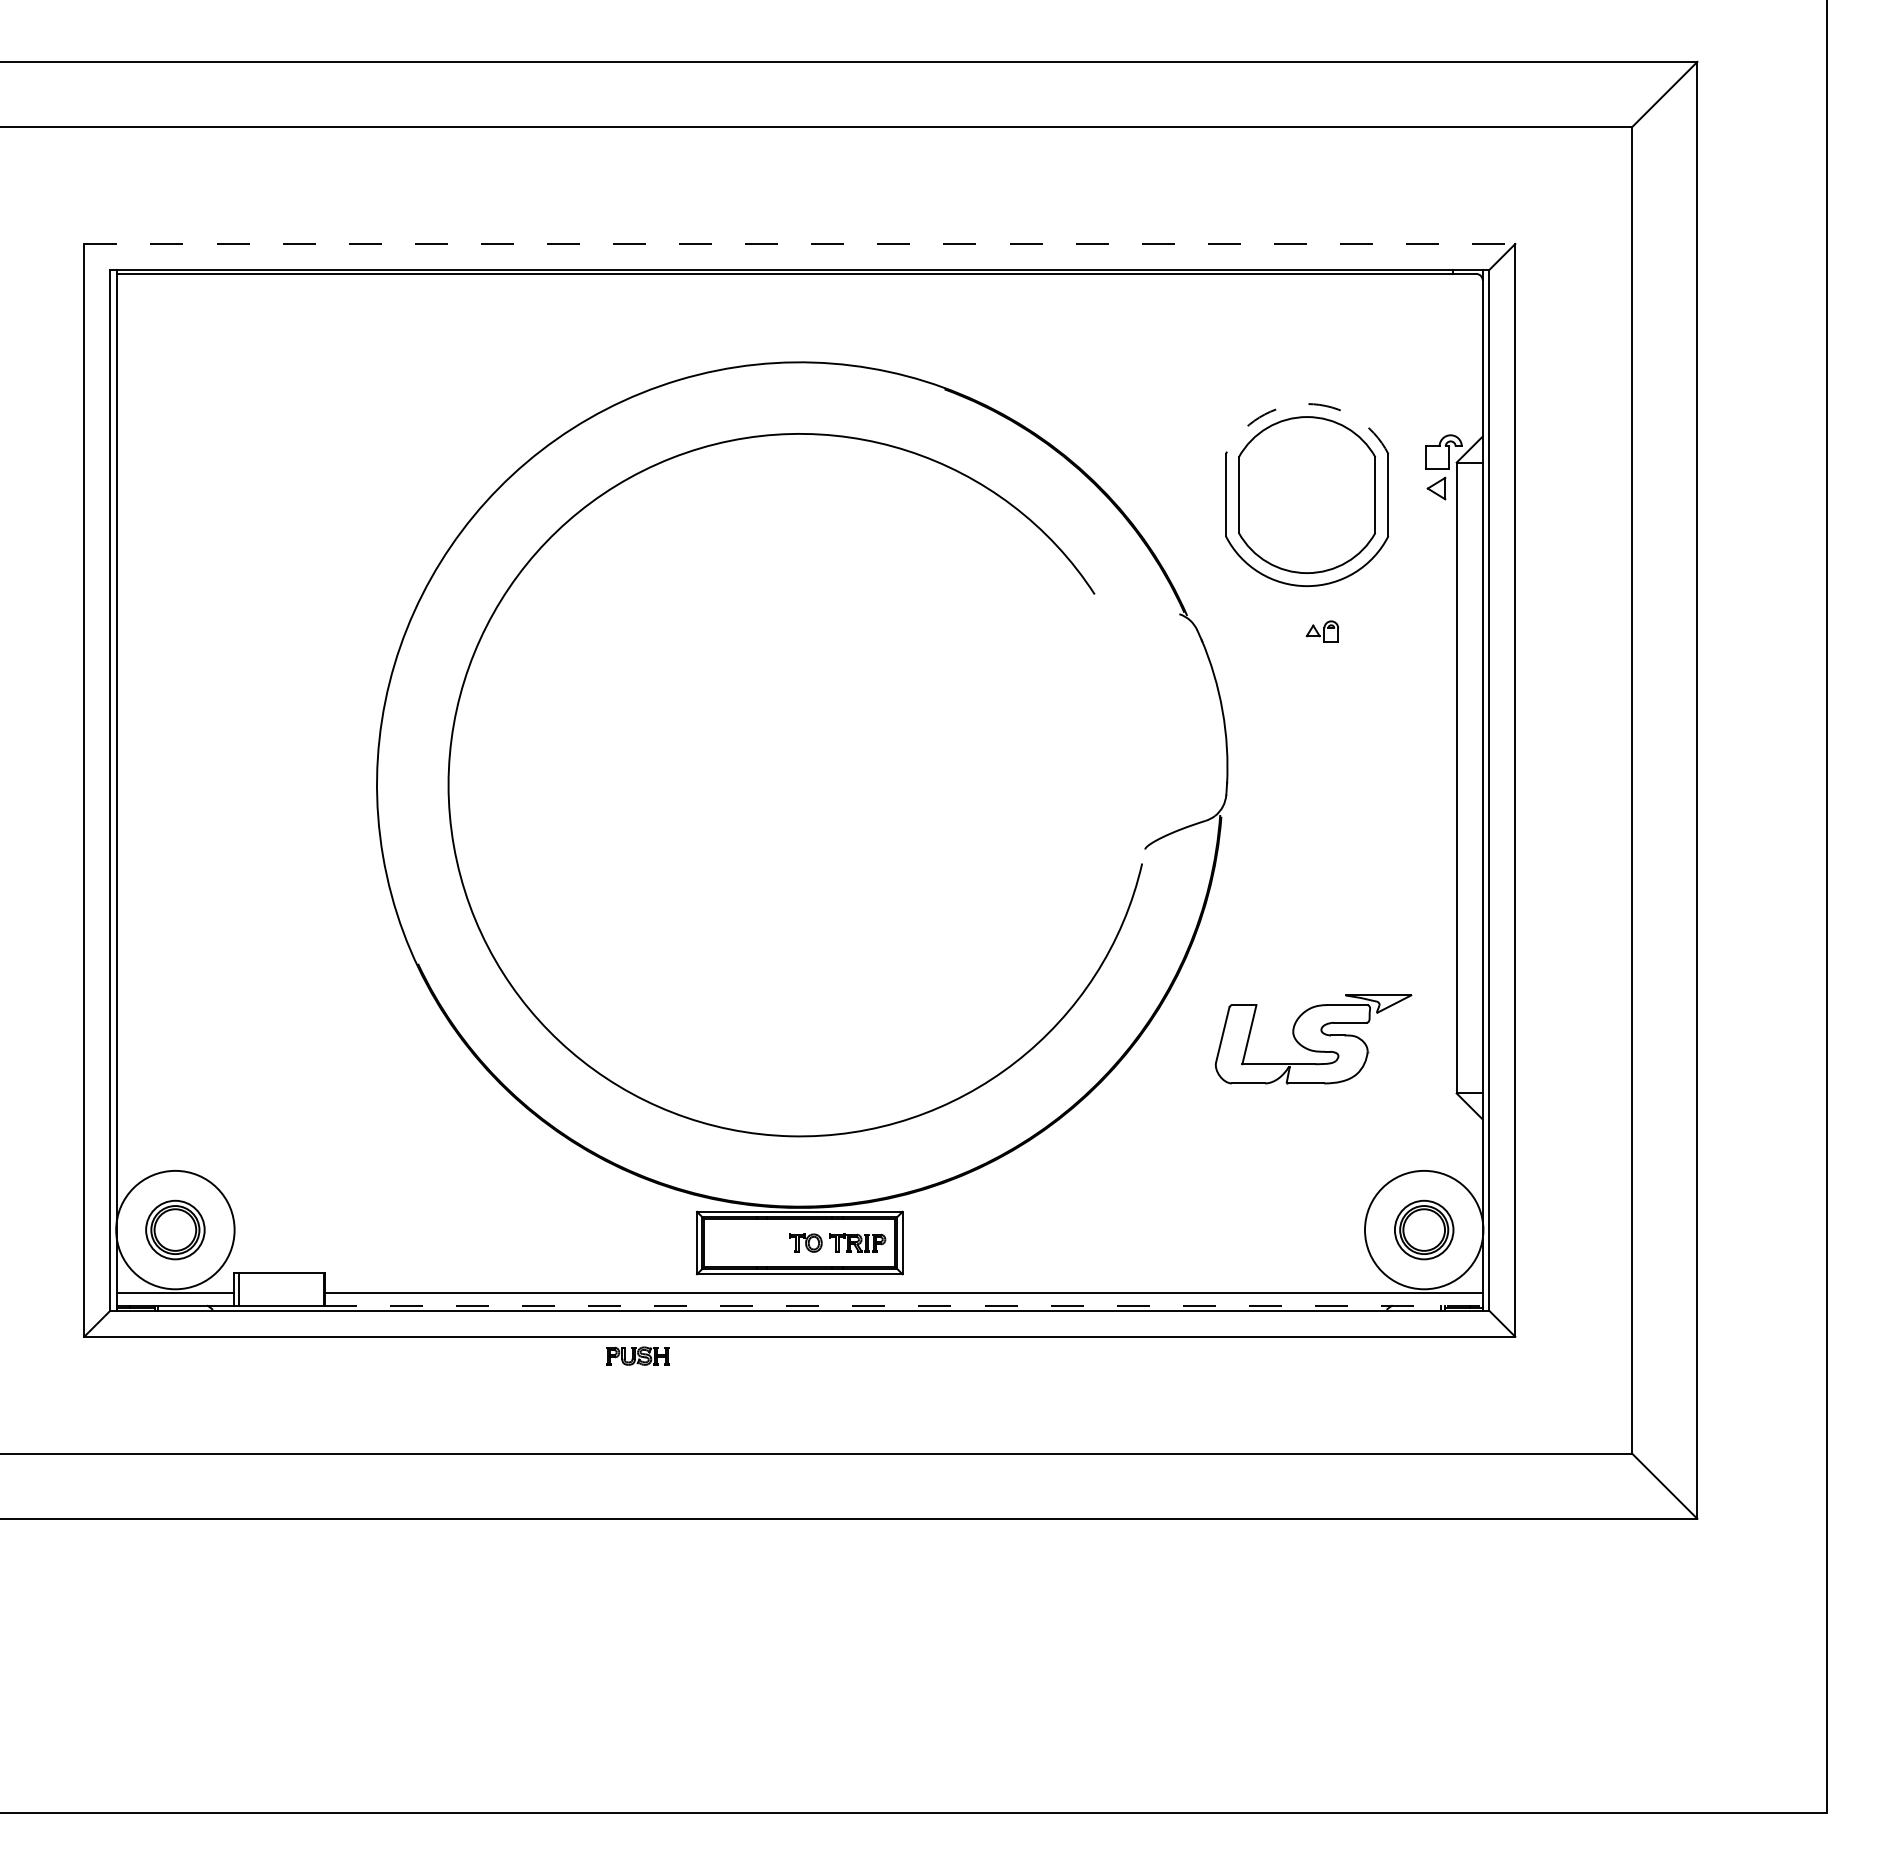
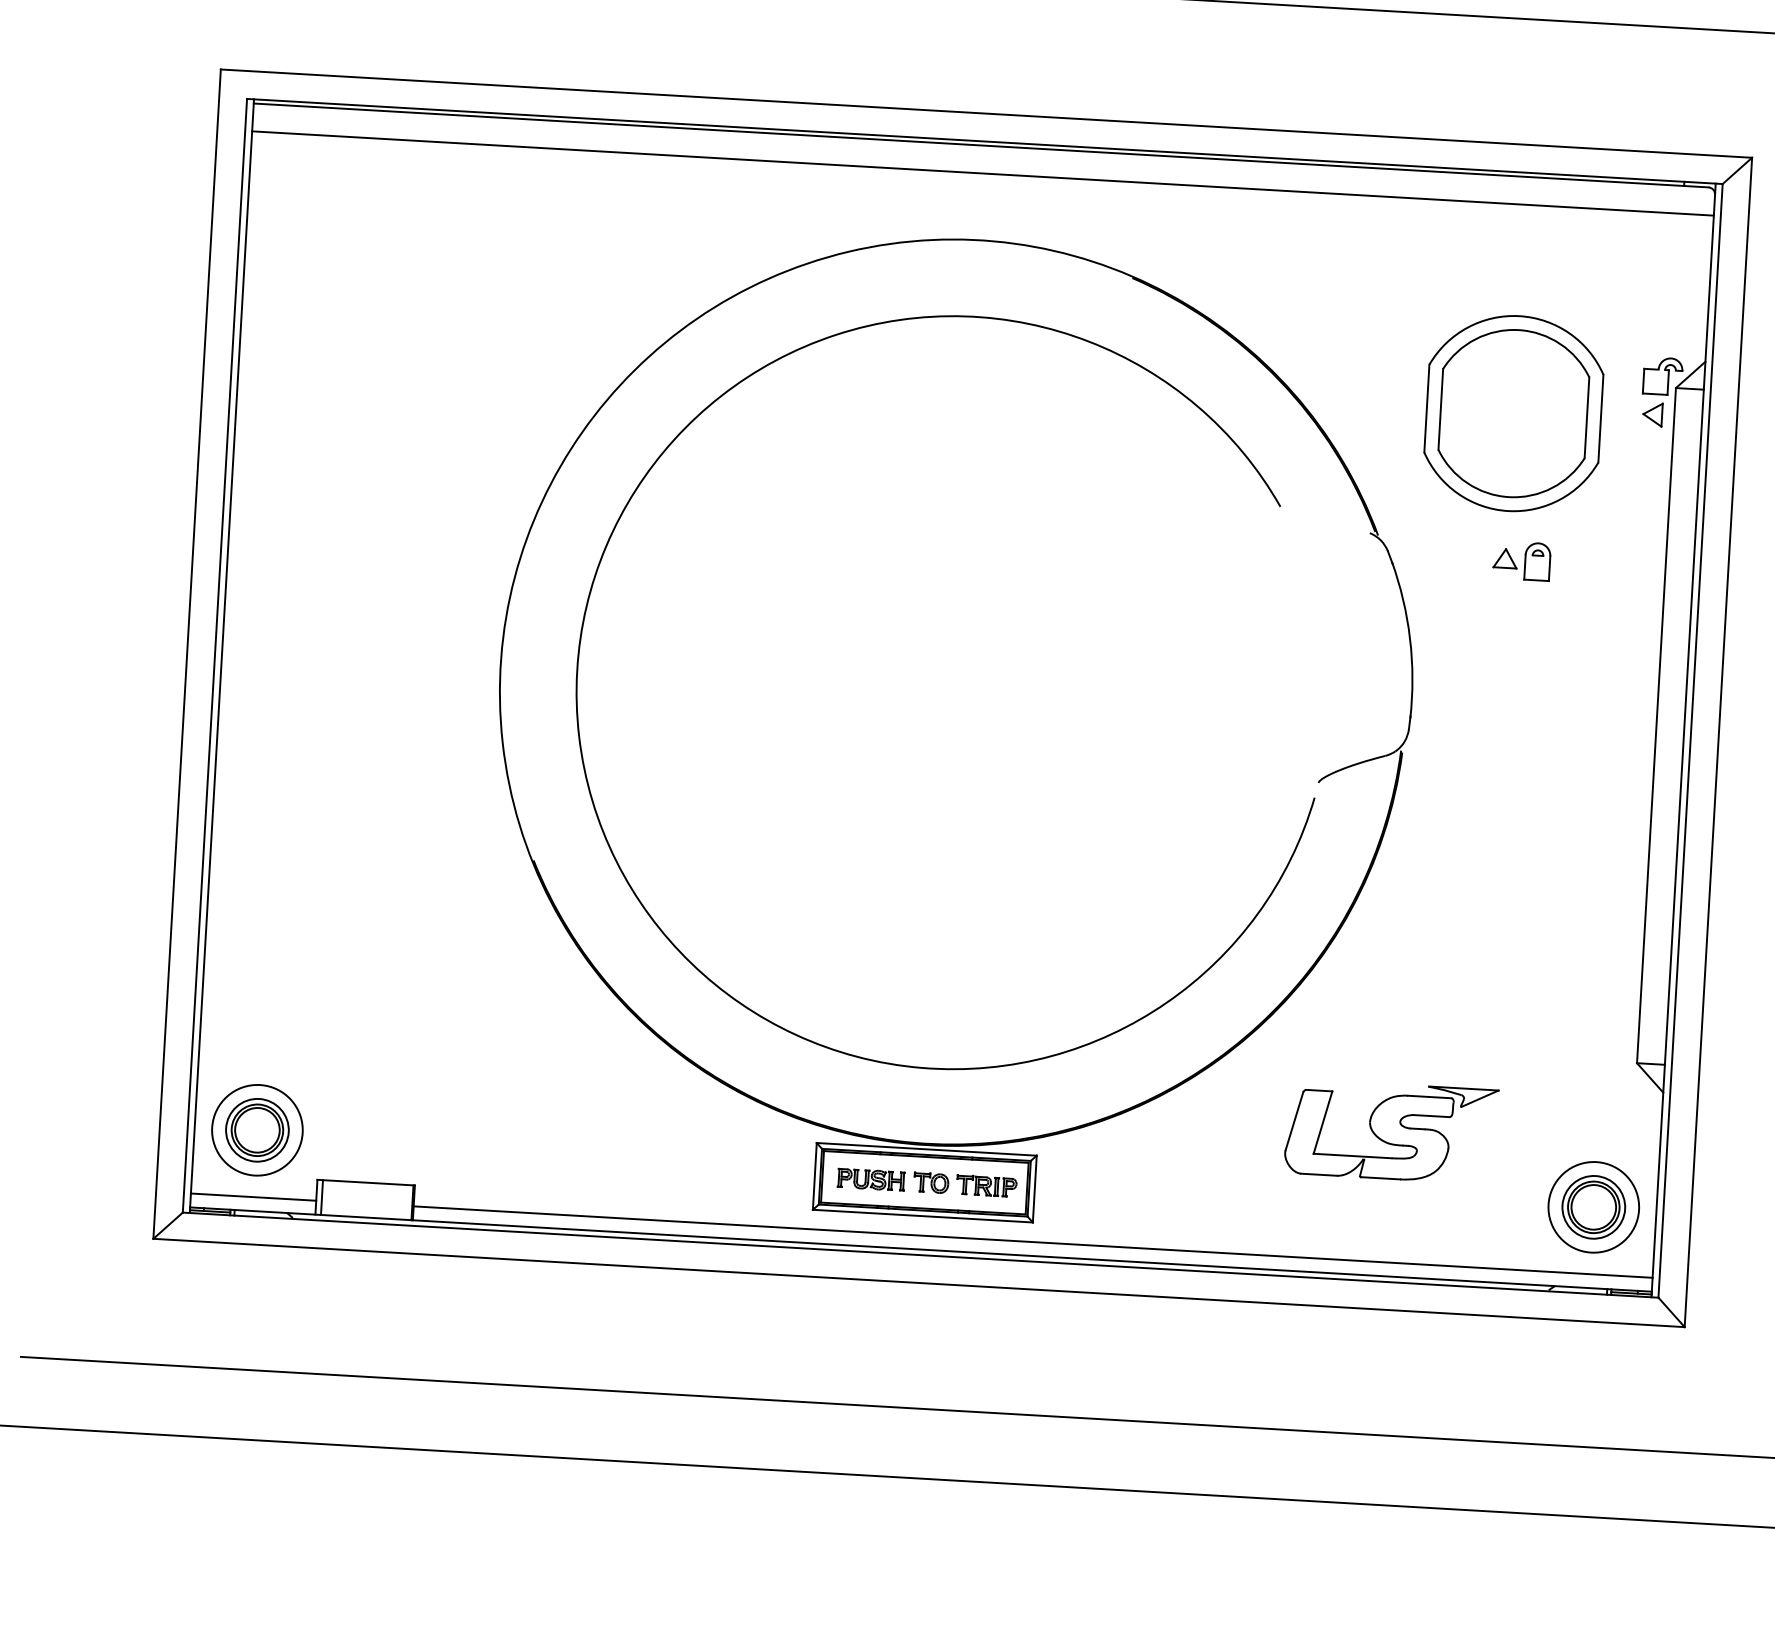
line: (800, 244) -> (987, 114), dashed -> solid
line: (799, 299) -> (982, 172), added
arc: (1307, 404) -> (1519, 316), dashed -> solid
part: (1322, 631) -> (1521, 560), size x1.67
part: (1313, 1039) -> (1391, 1131), moved
circle: (175, 1229) -> (257, 1129), size x0.71
circle: (1423, 1229) -> (1593, 1206), size x0.71
line: (903, 1305) -> (1031, 1255), dashed -> solid
part: (637, 1355) -> (871, 1179), moved

